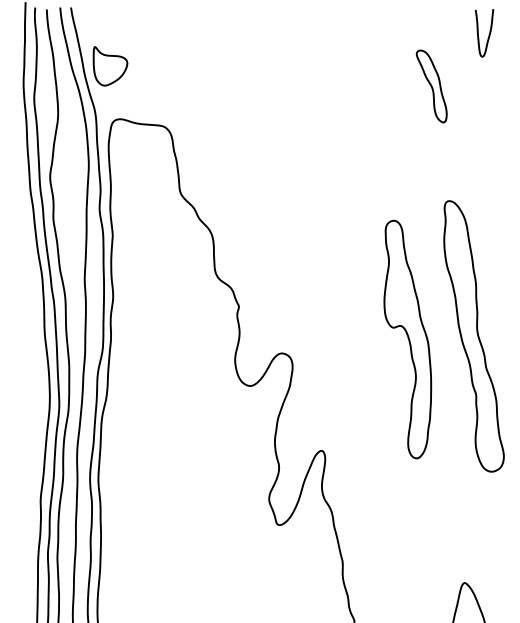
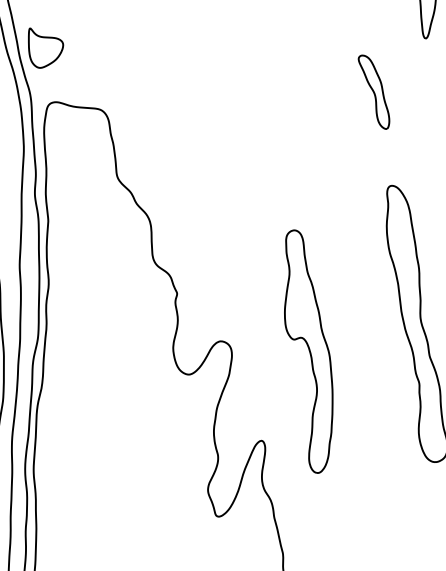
part: (431, 86) -> (373, 92), moved
part: (407, 339) -> (308, 351), moved

